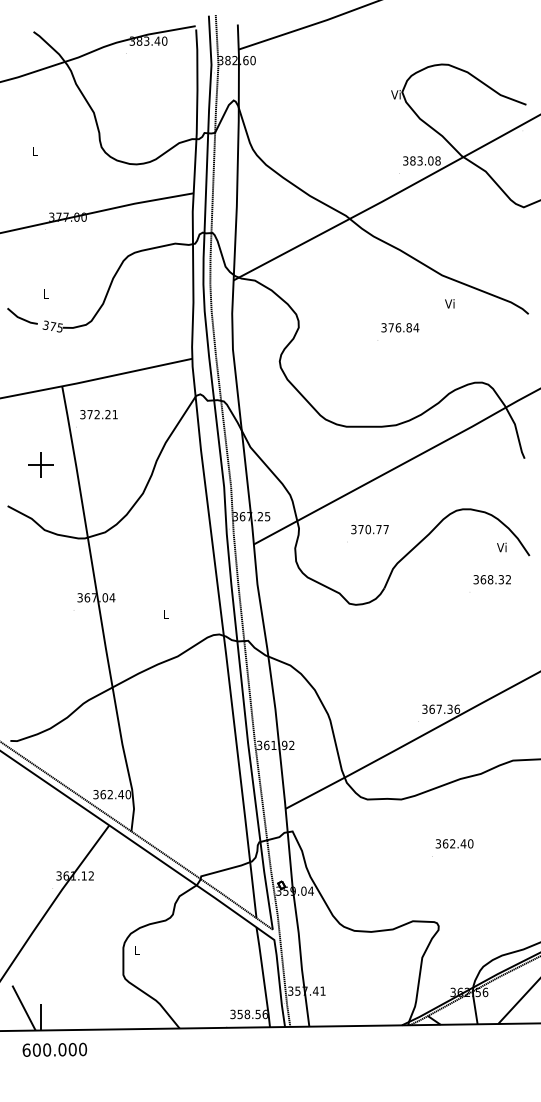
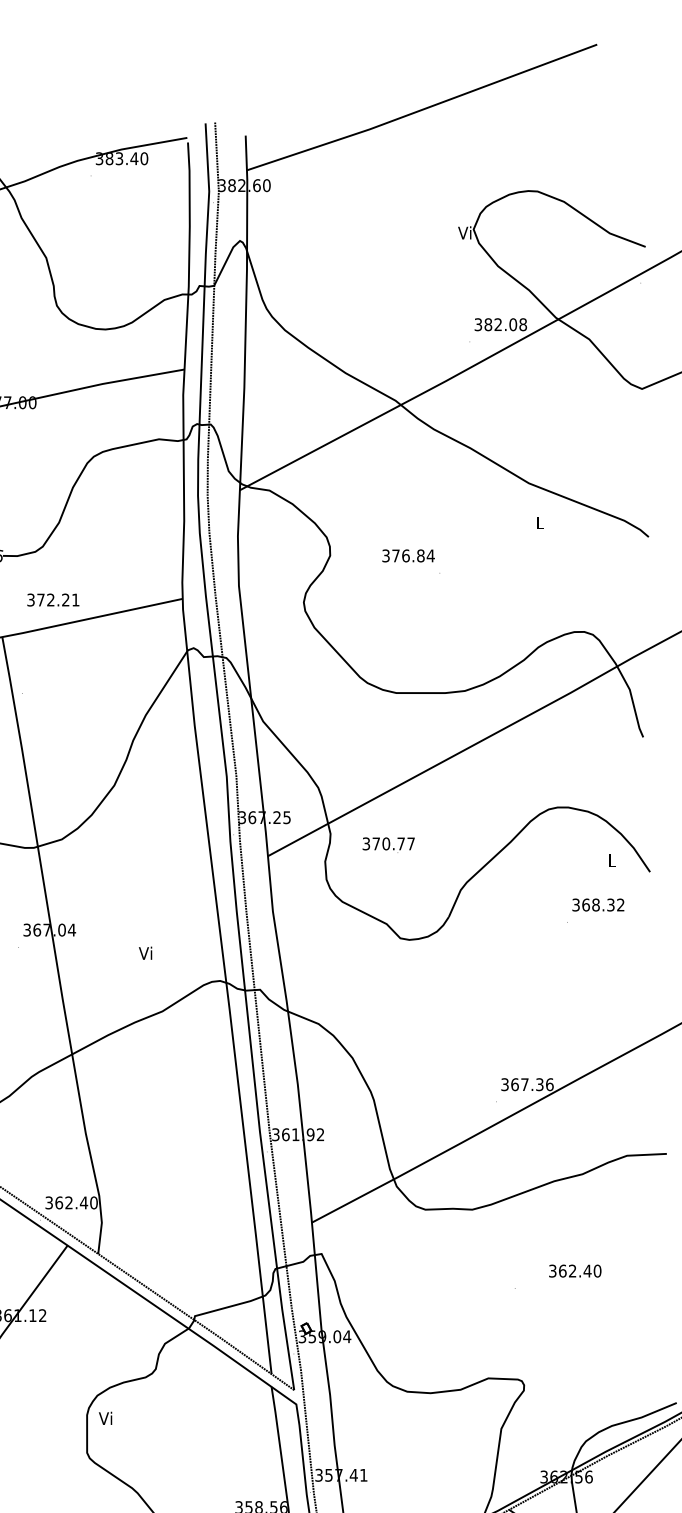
text: (419, 160) -> (497, 324), 383.08 -> 382.08
text: (449, 303) -> (539, 522), Vi -> L
text: (400, 327) -> (408, 555), moved
text: (98, 414) -> (52, 599), moved
text: (369, 529) -> (388, 843), moved
text: (501, 547) -> (611, 860), Vi -> L
text: (165, 614) -> (145, 953), L -> Vi
text: (454, 843) -> (575, 1270), moved
text: (136, 949) -> (105, 1417), L -> Vi

